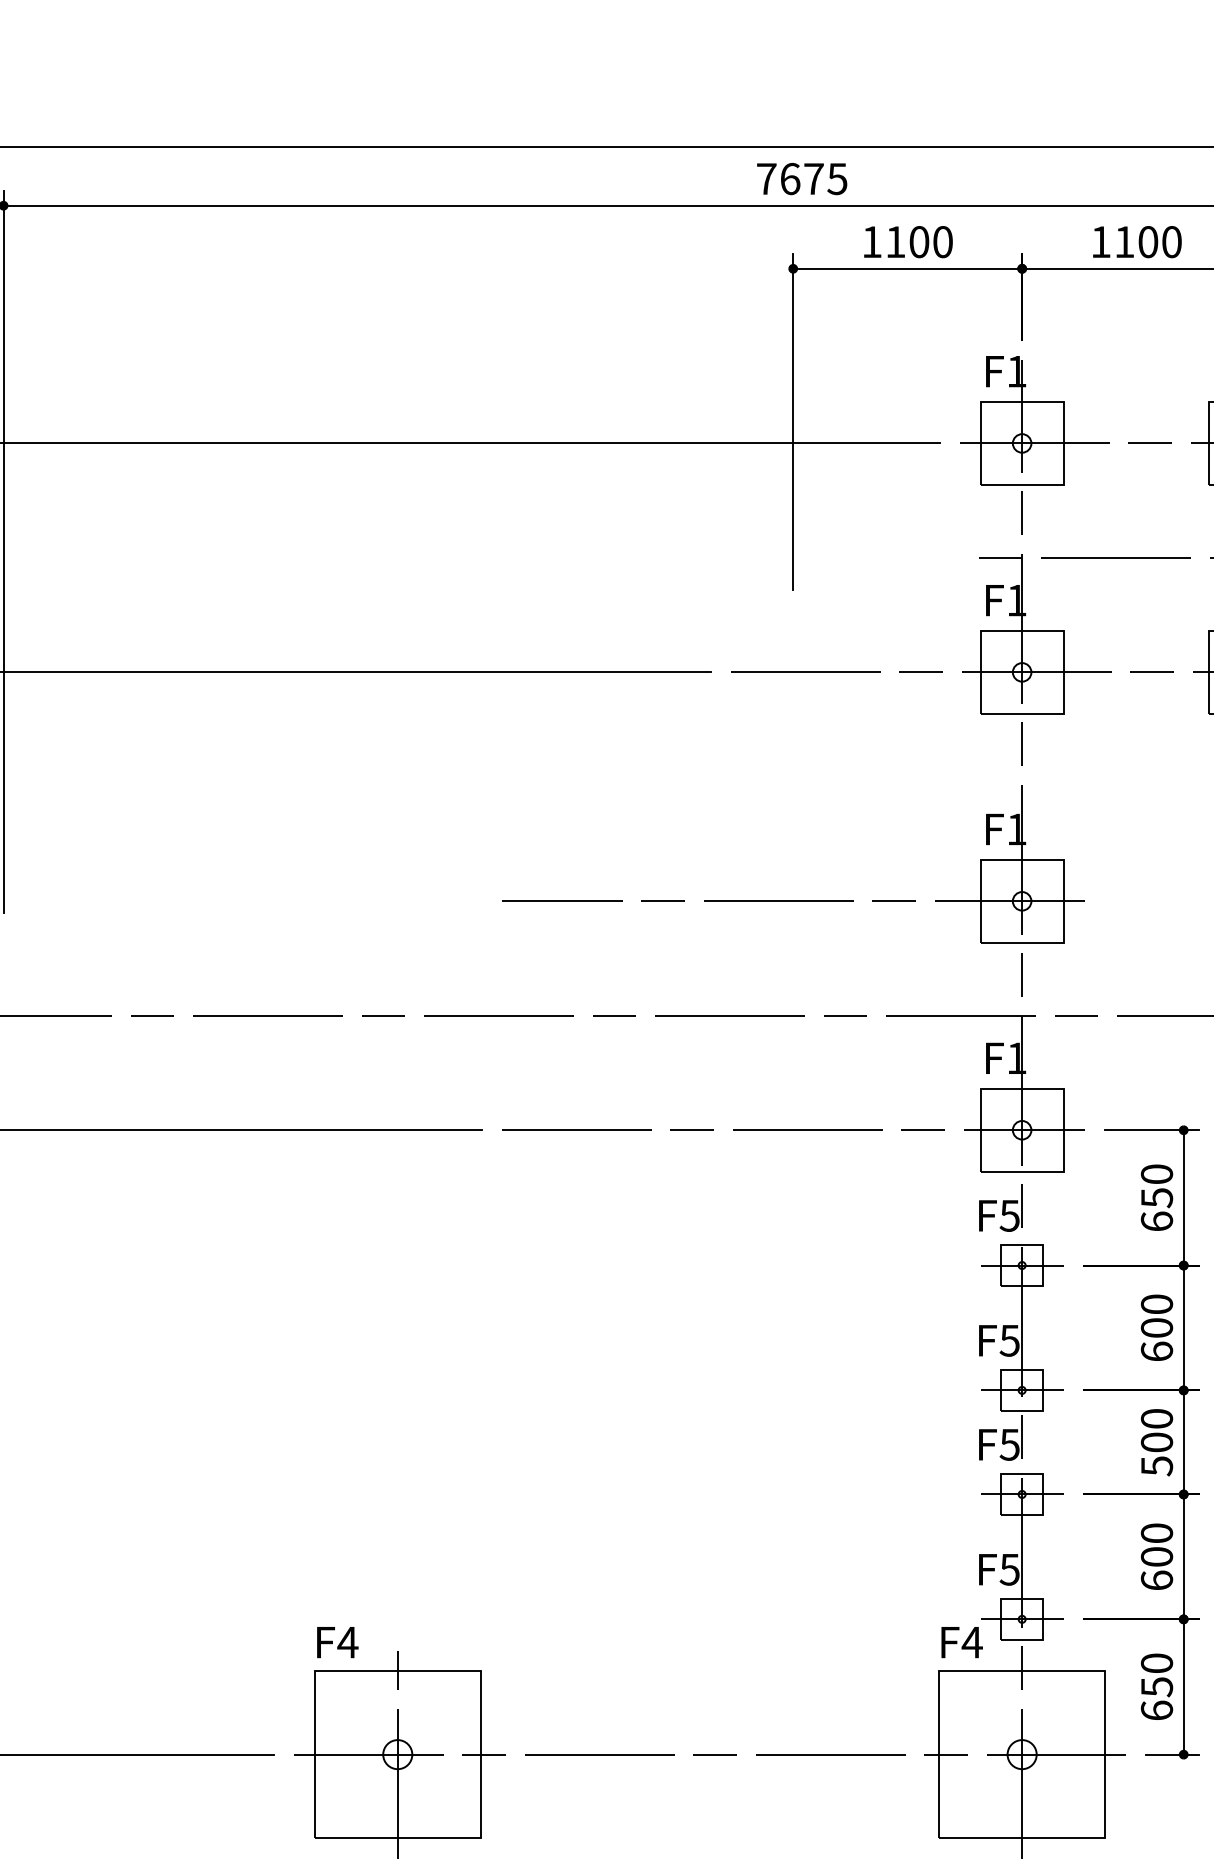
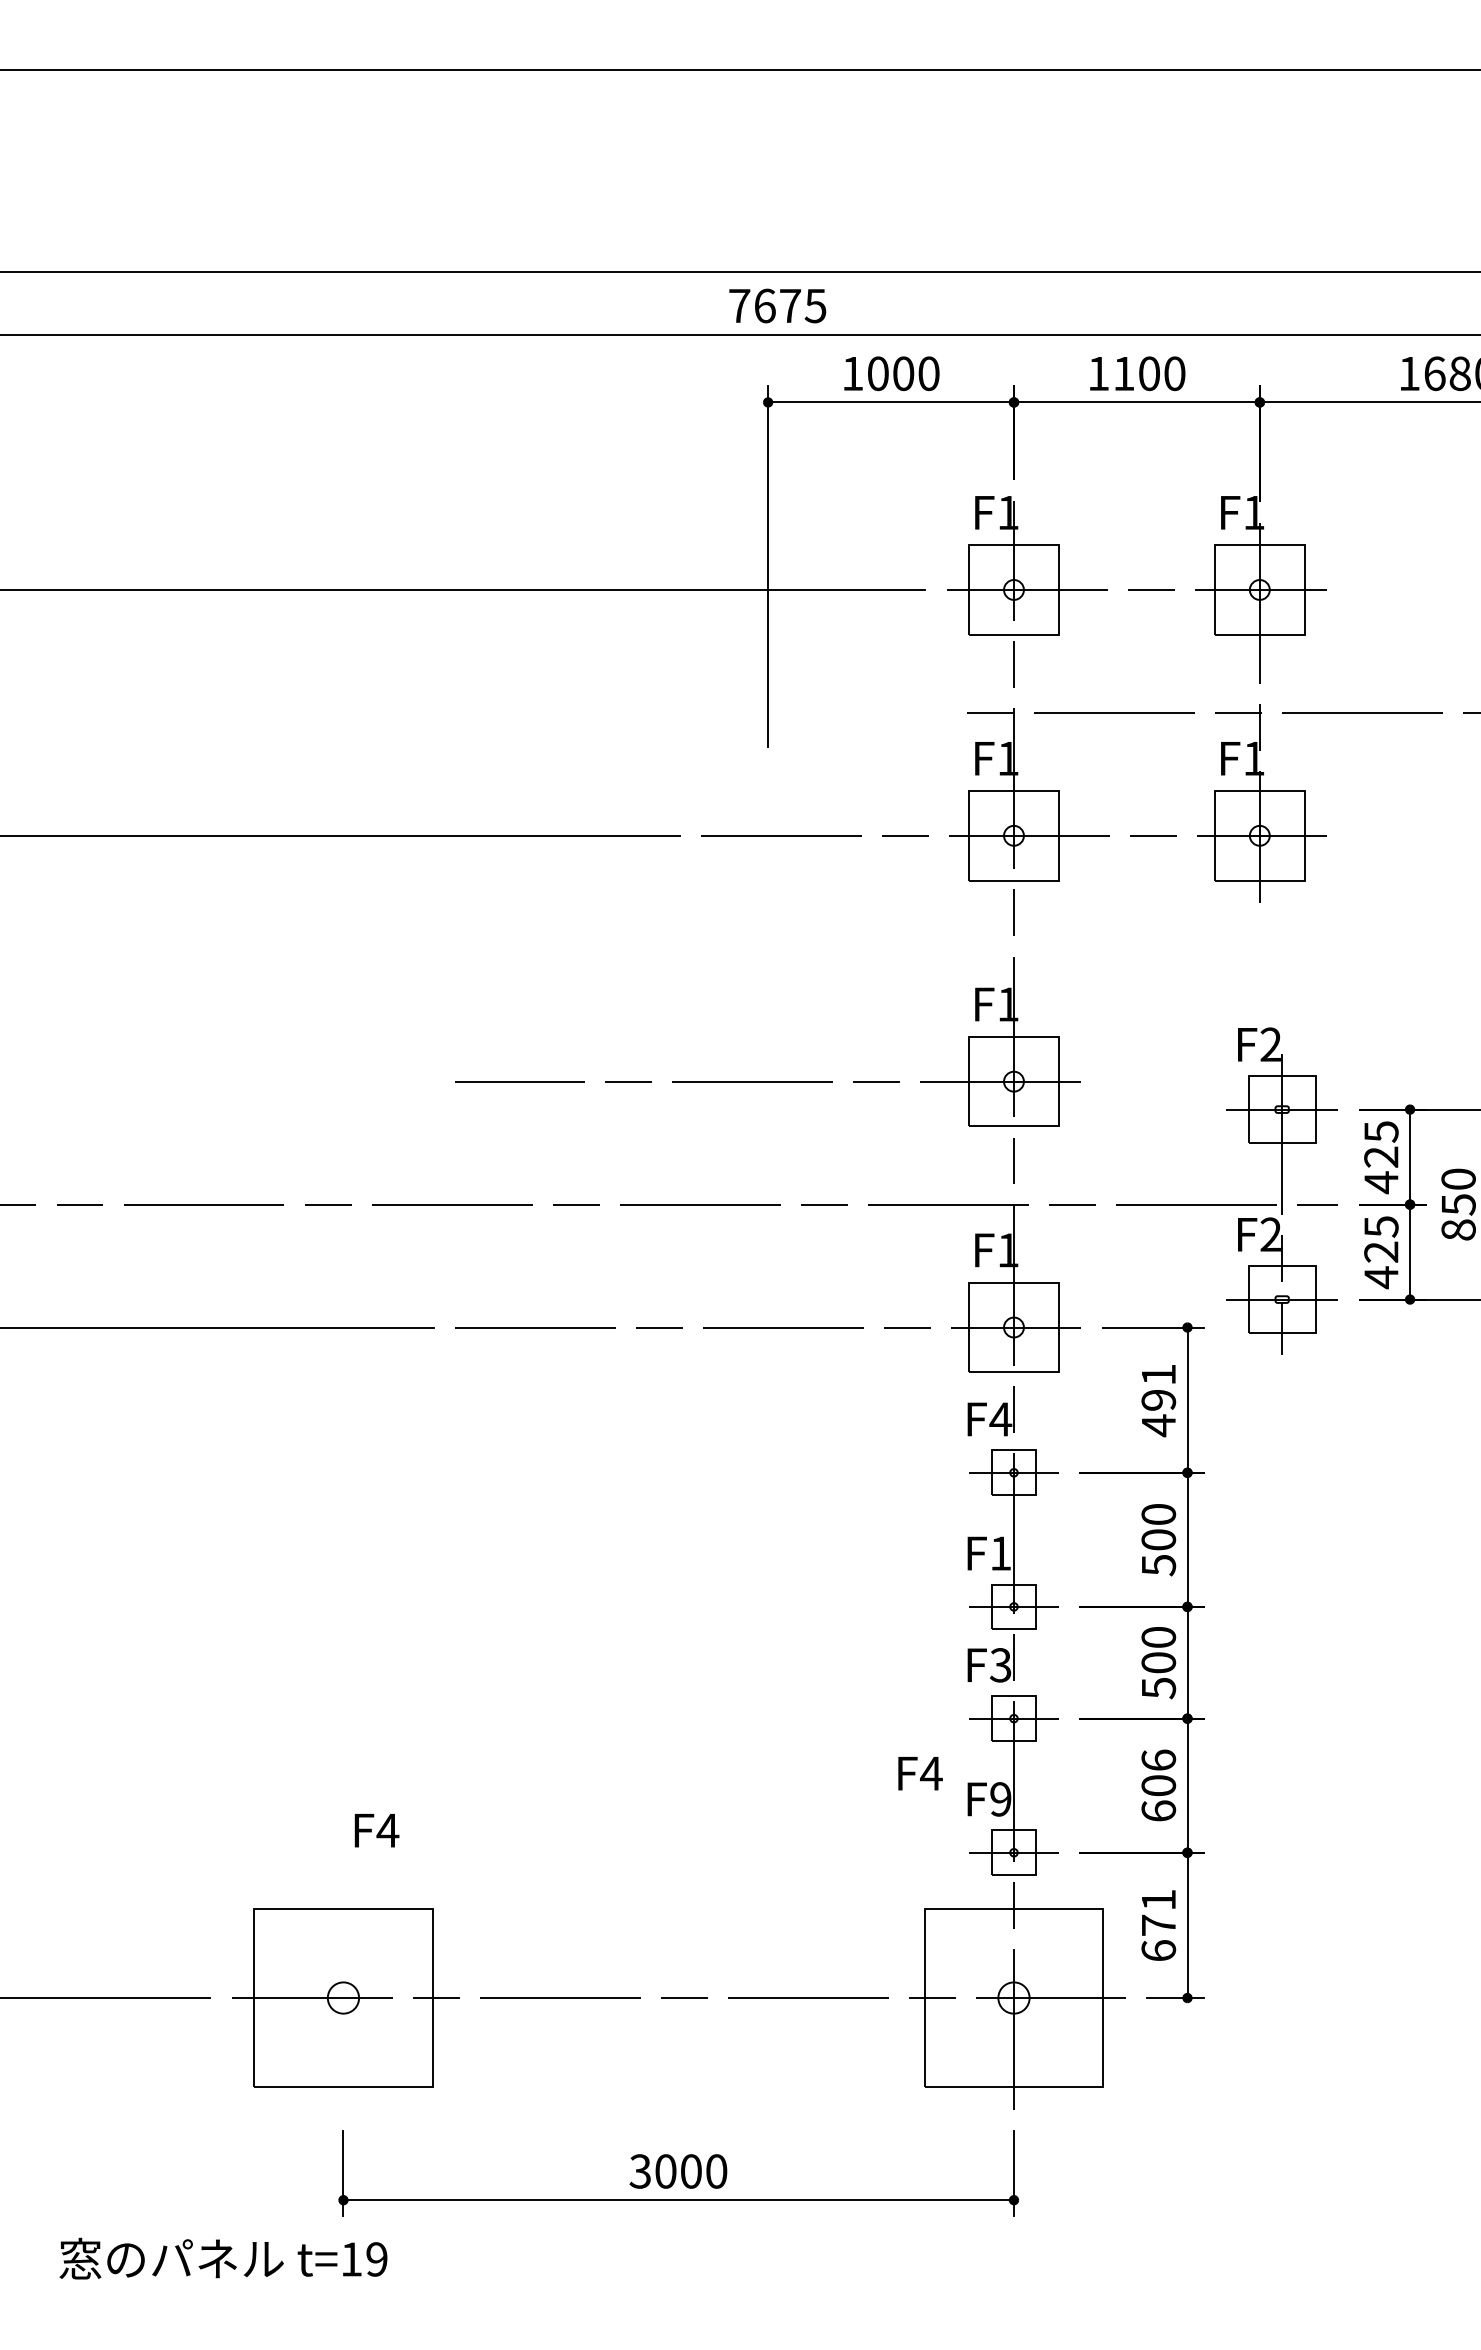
text: (895, 241) -> (878, 373), 1100 -> 1000
text: (1156, 1198) -> (1158, 1400), 650 -> 491
text: (1009, 1215) -> (1000, 1419), F5 -> F4
text: (1009, 1340) -> (1000, 1553), F5 -> F1
text: (1156, 1351) -> (1158, 1565), 600 -> 500
text: (1010, 1444) -> (1001, 1665), F5 -> F3
text: (1156, 1532) -> (1158, 1759), 600 -> 606
text: (1009, 1569) -> (1000, 1799), F5 -> F9
text: (337, 1642) -> (376, 1830), moved
text: (962, 1642) -> (920, 1773), moved
text: (1156, 1674) -> (1158, 1912), 650 -> 671
line: (397, 1754) -> (343, 1997), removed

